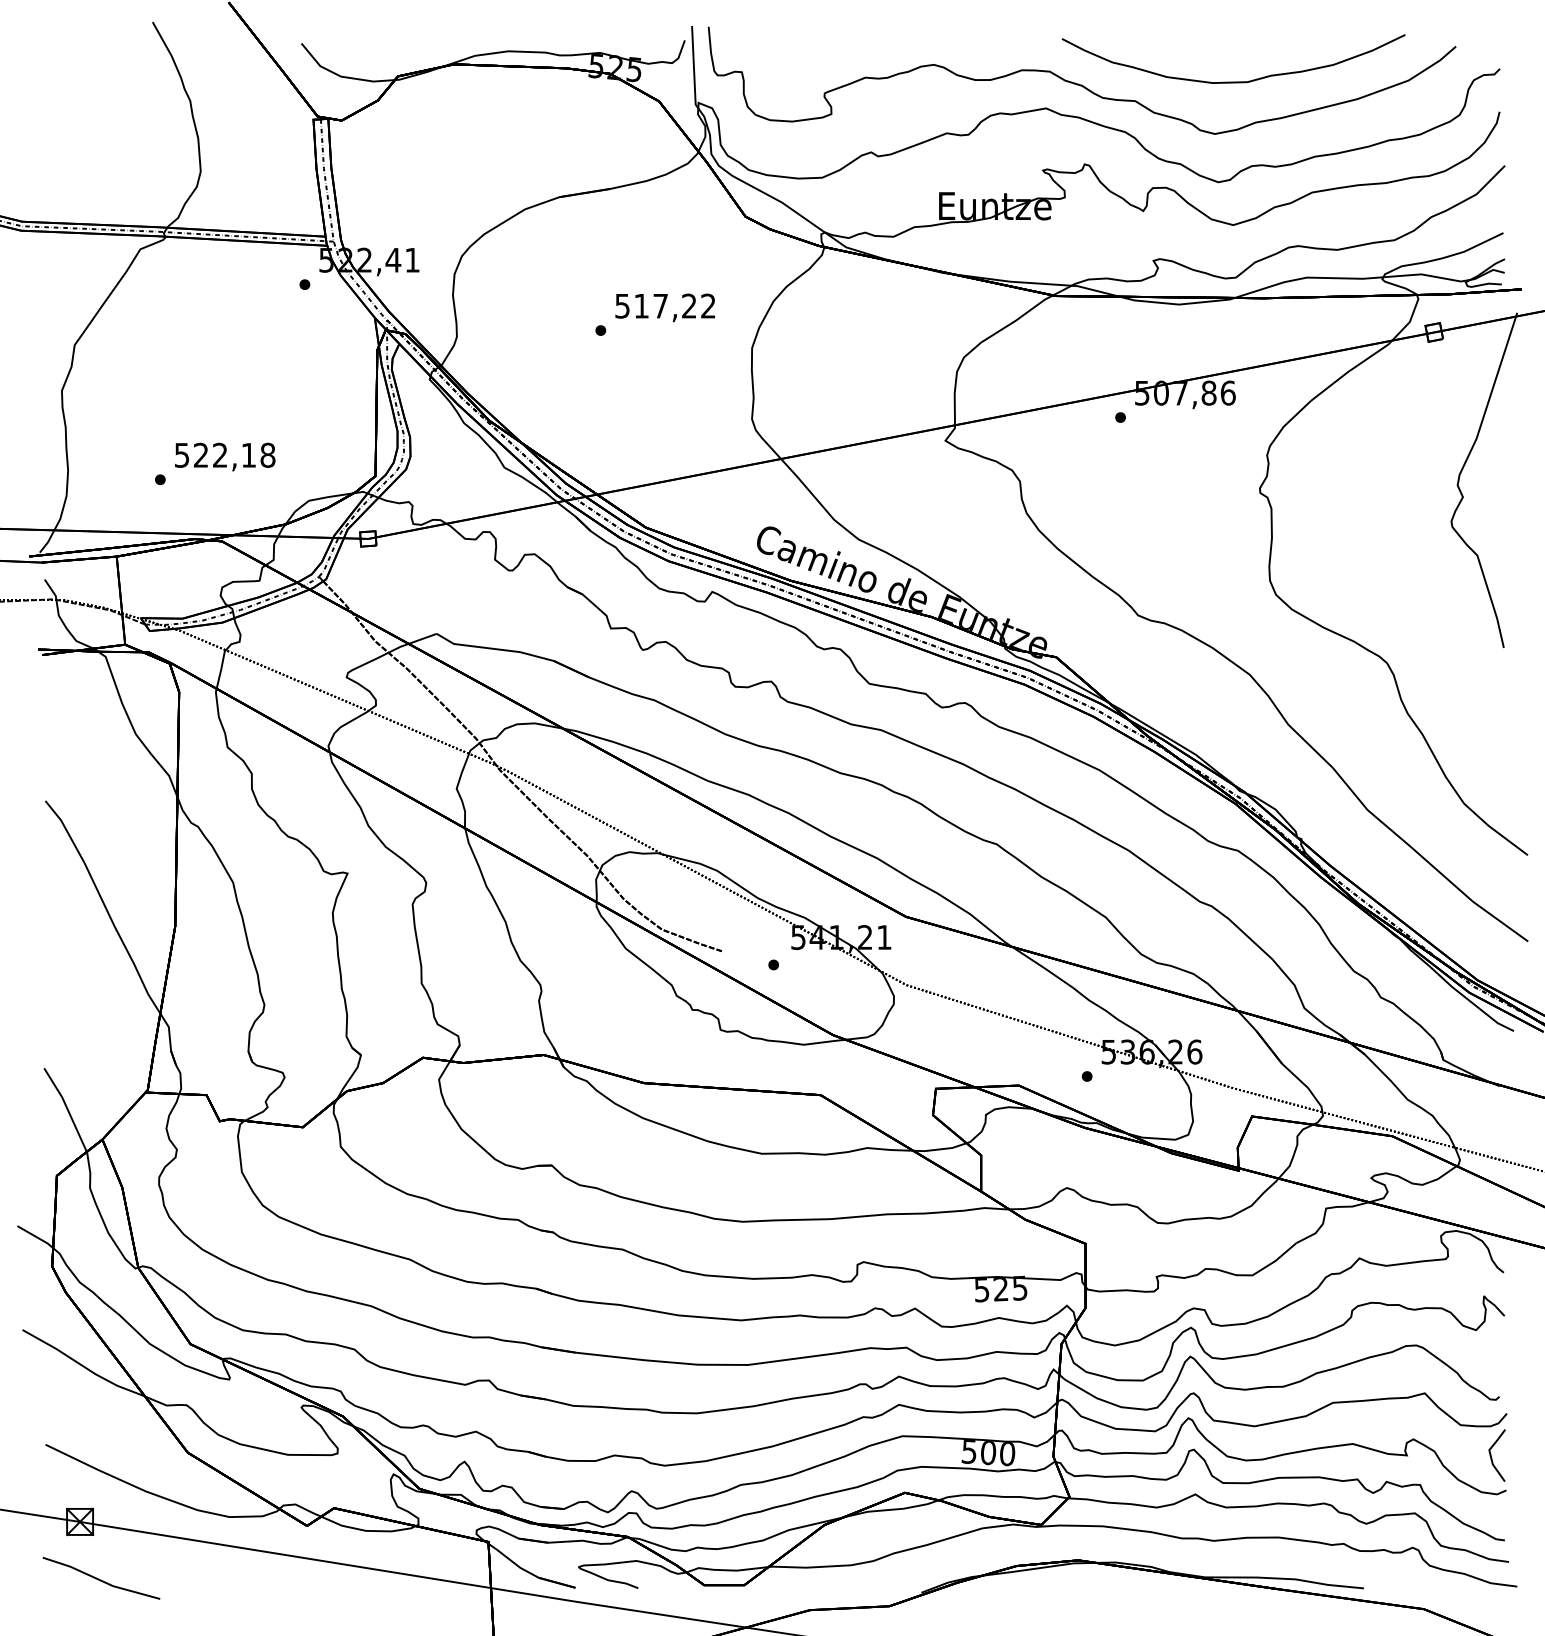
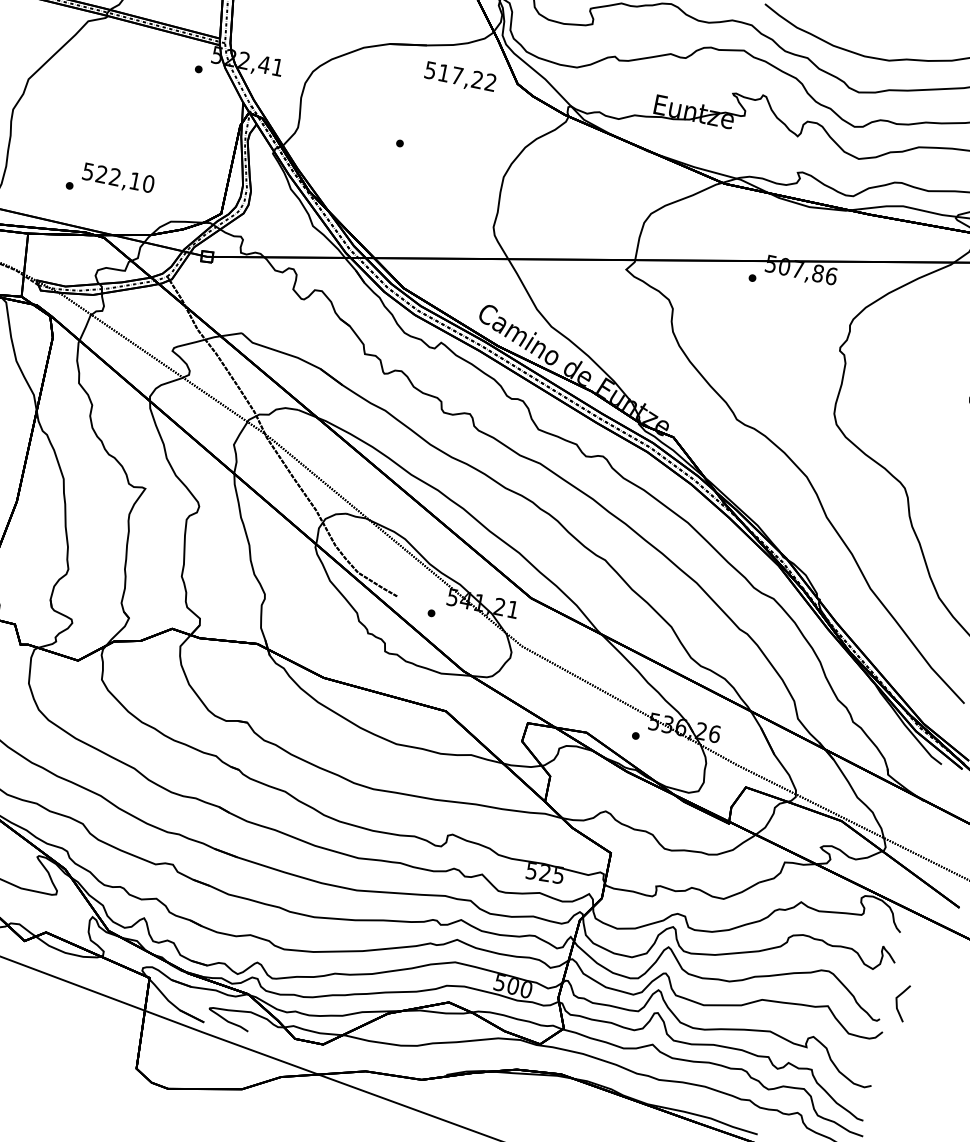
text: (664, 307) -> (459, 77), moved
text: (267, 455) -> (148, 184), 522,18 -> 522,10
line: (1491, 1455) -> (897, 1002), moved

